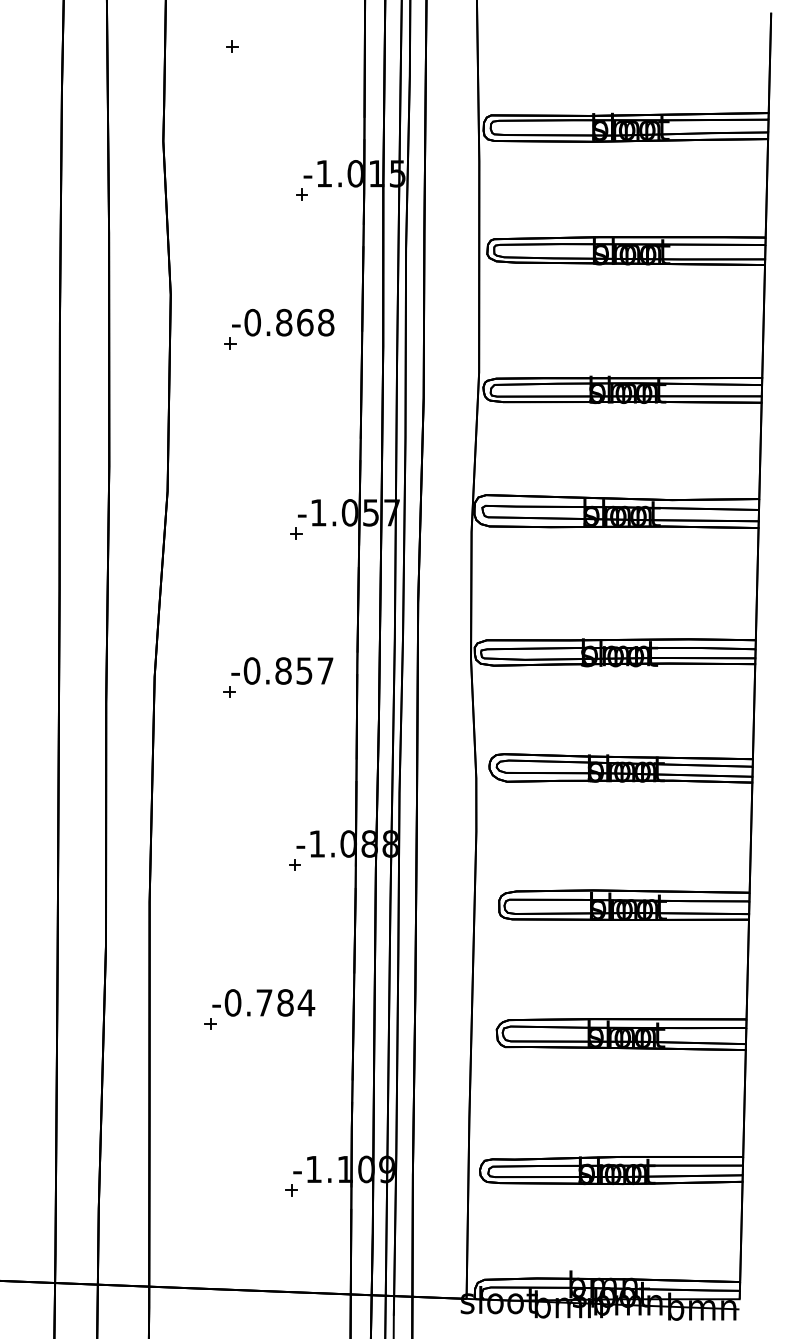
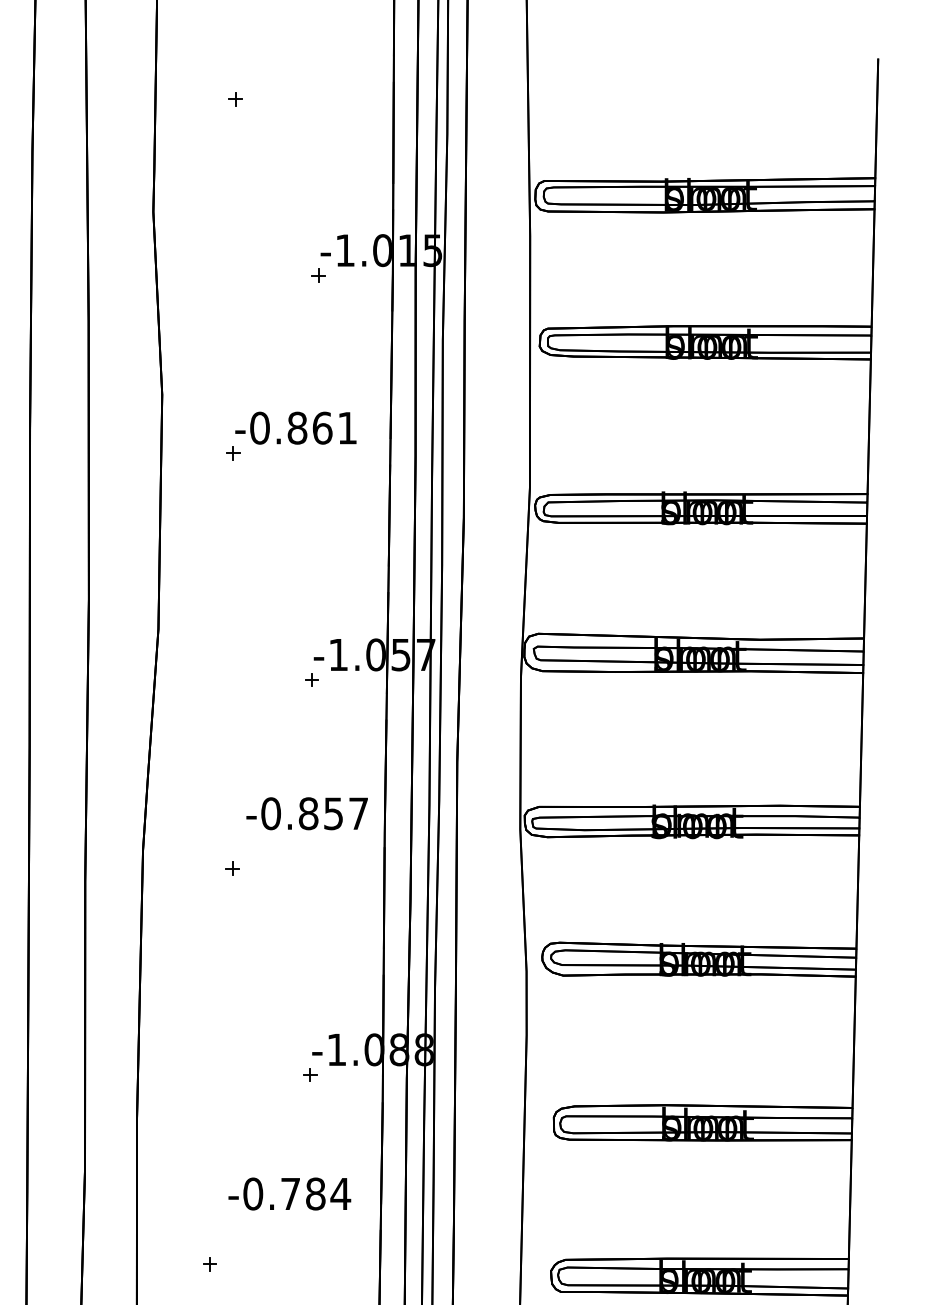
text: (326, 322) -> (347, 427), -0.868 -> -0.861
text: (282, 670) -> (307, 813), moved
text: (263, 1002) -> (289, 1193), moved

